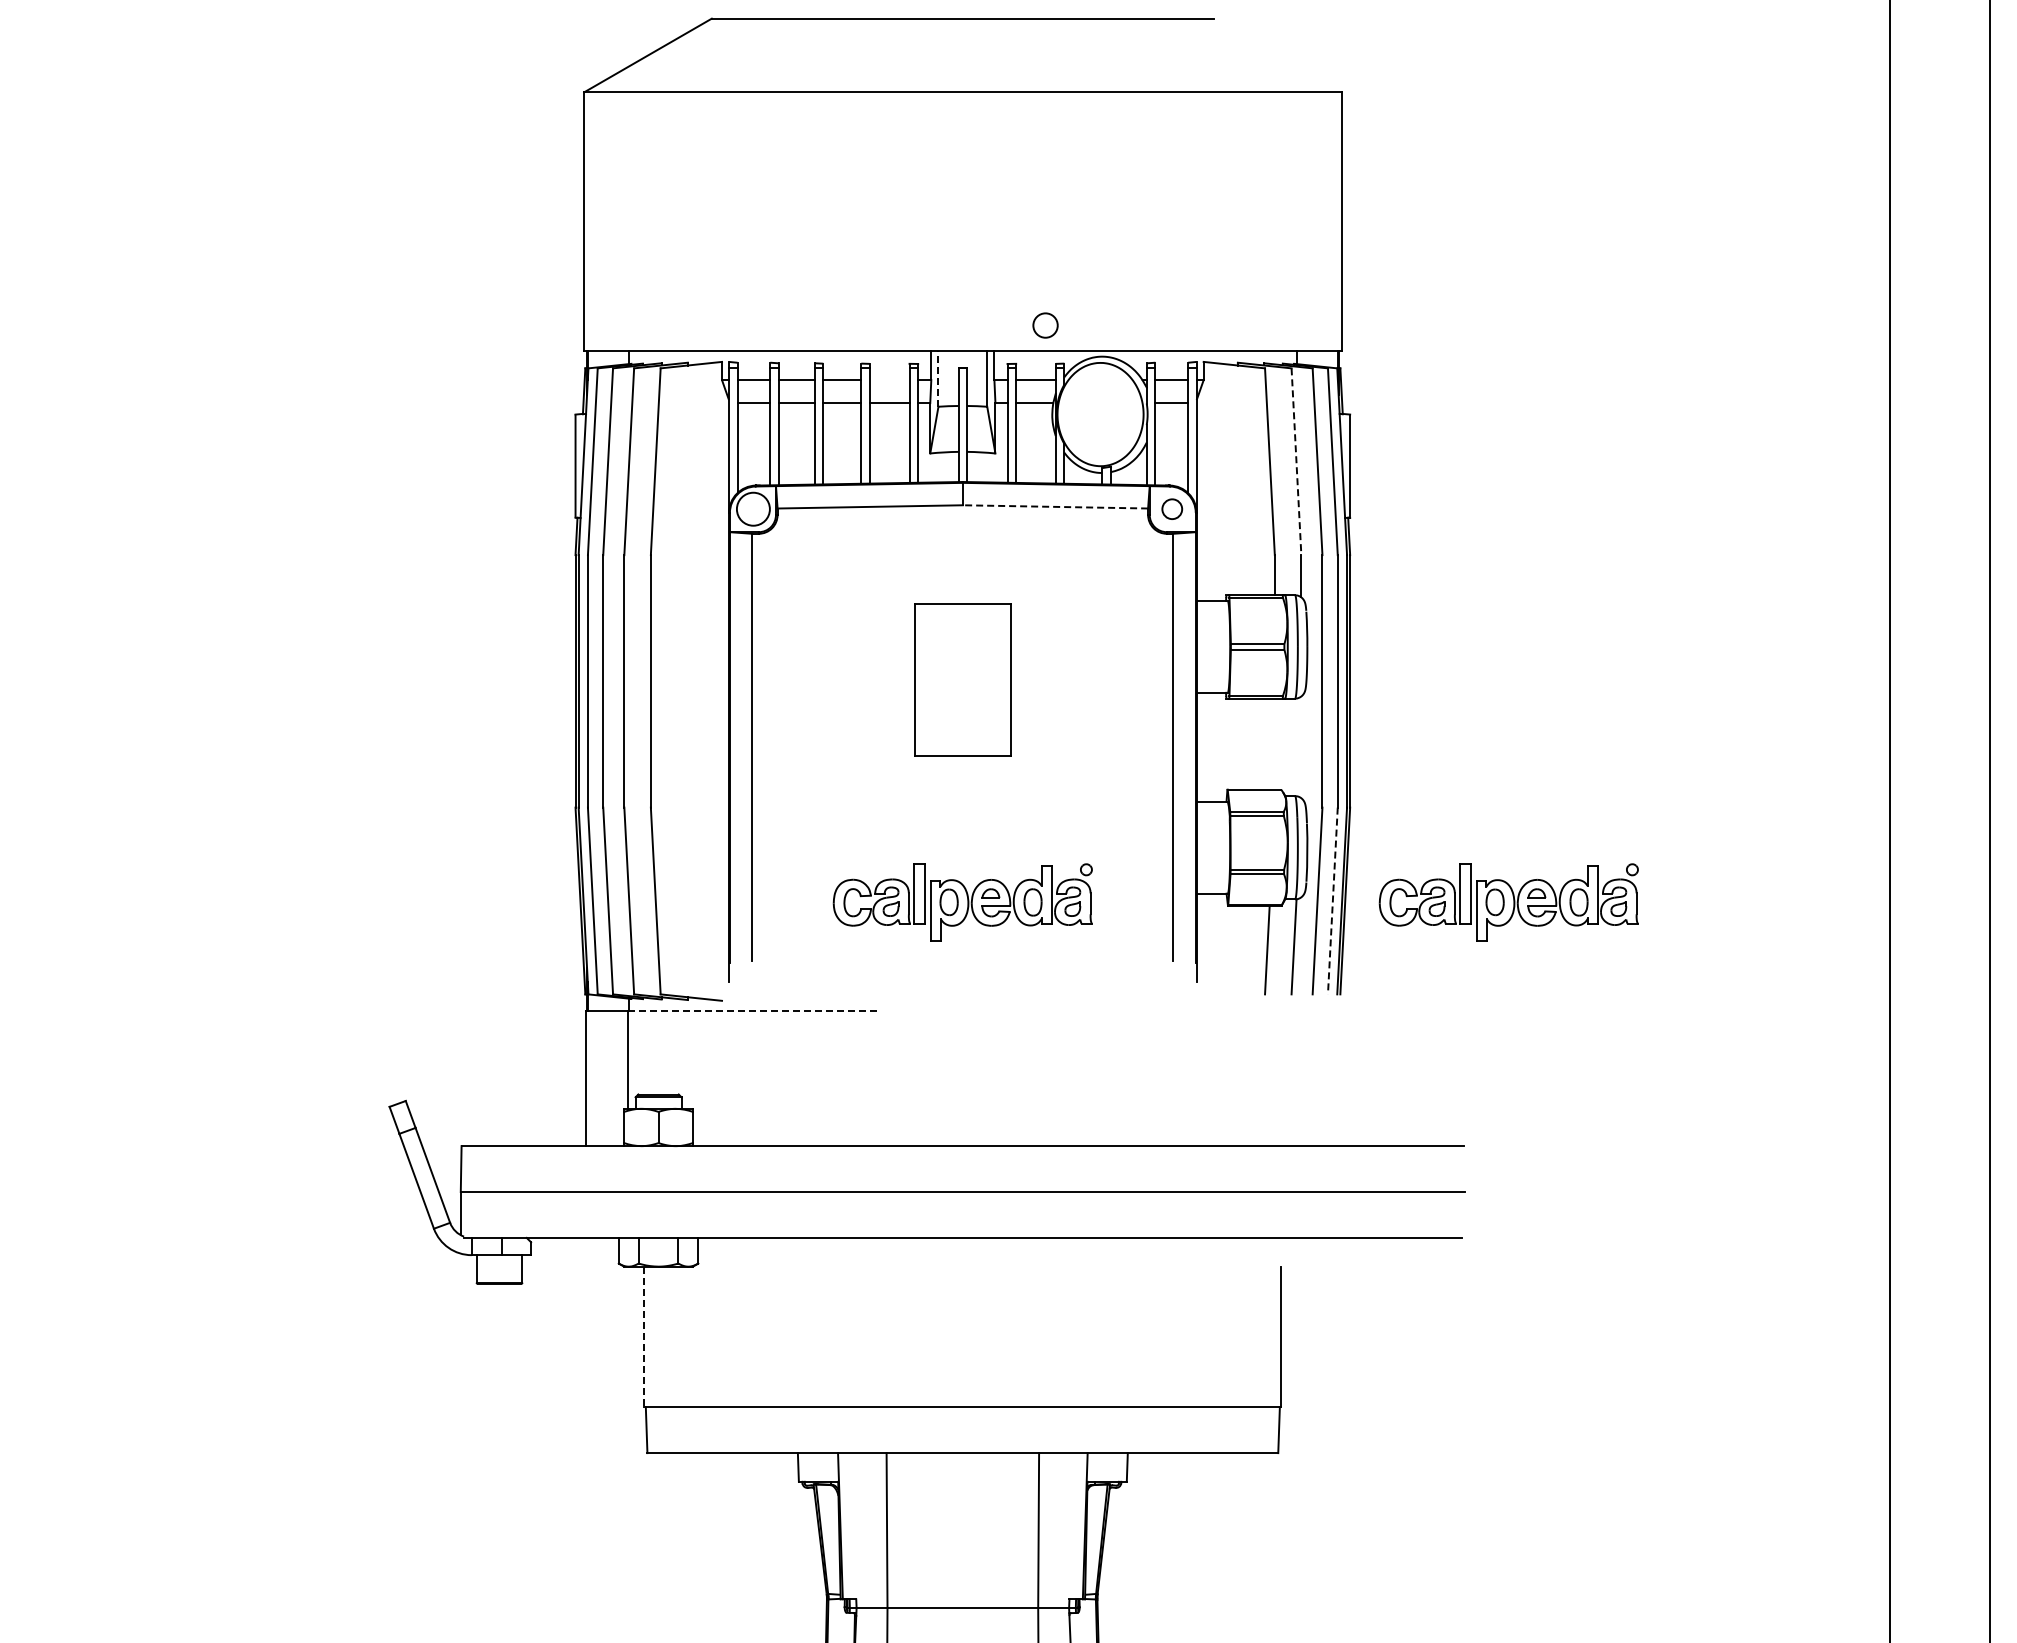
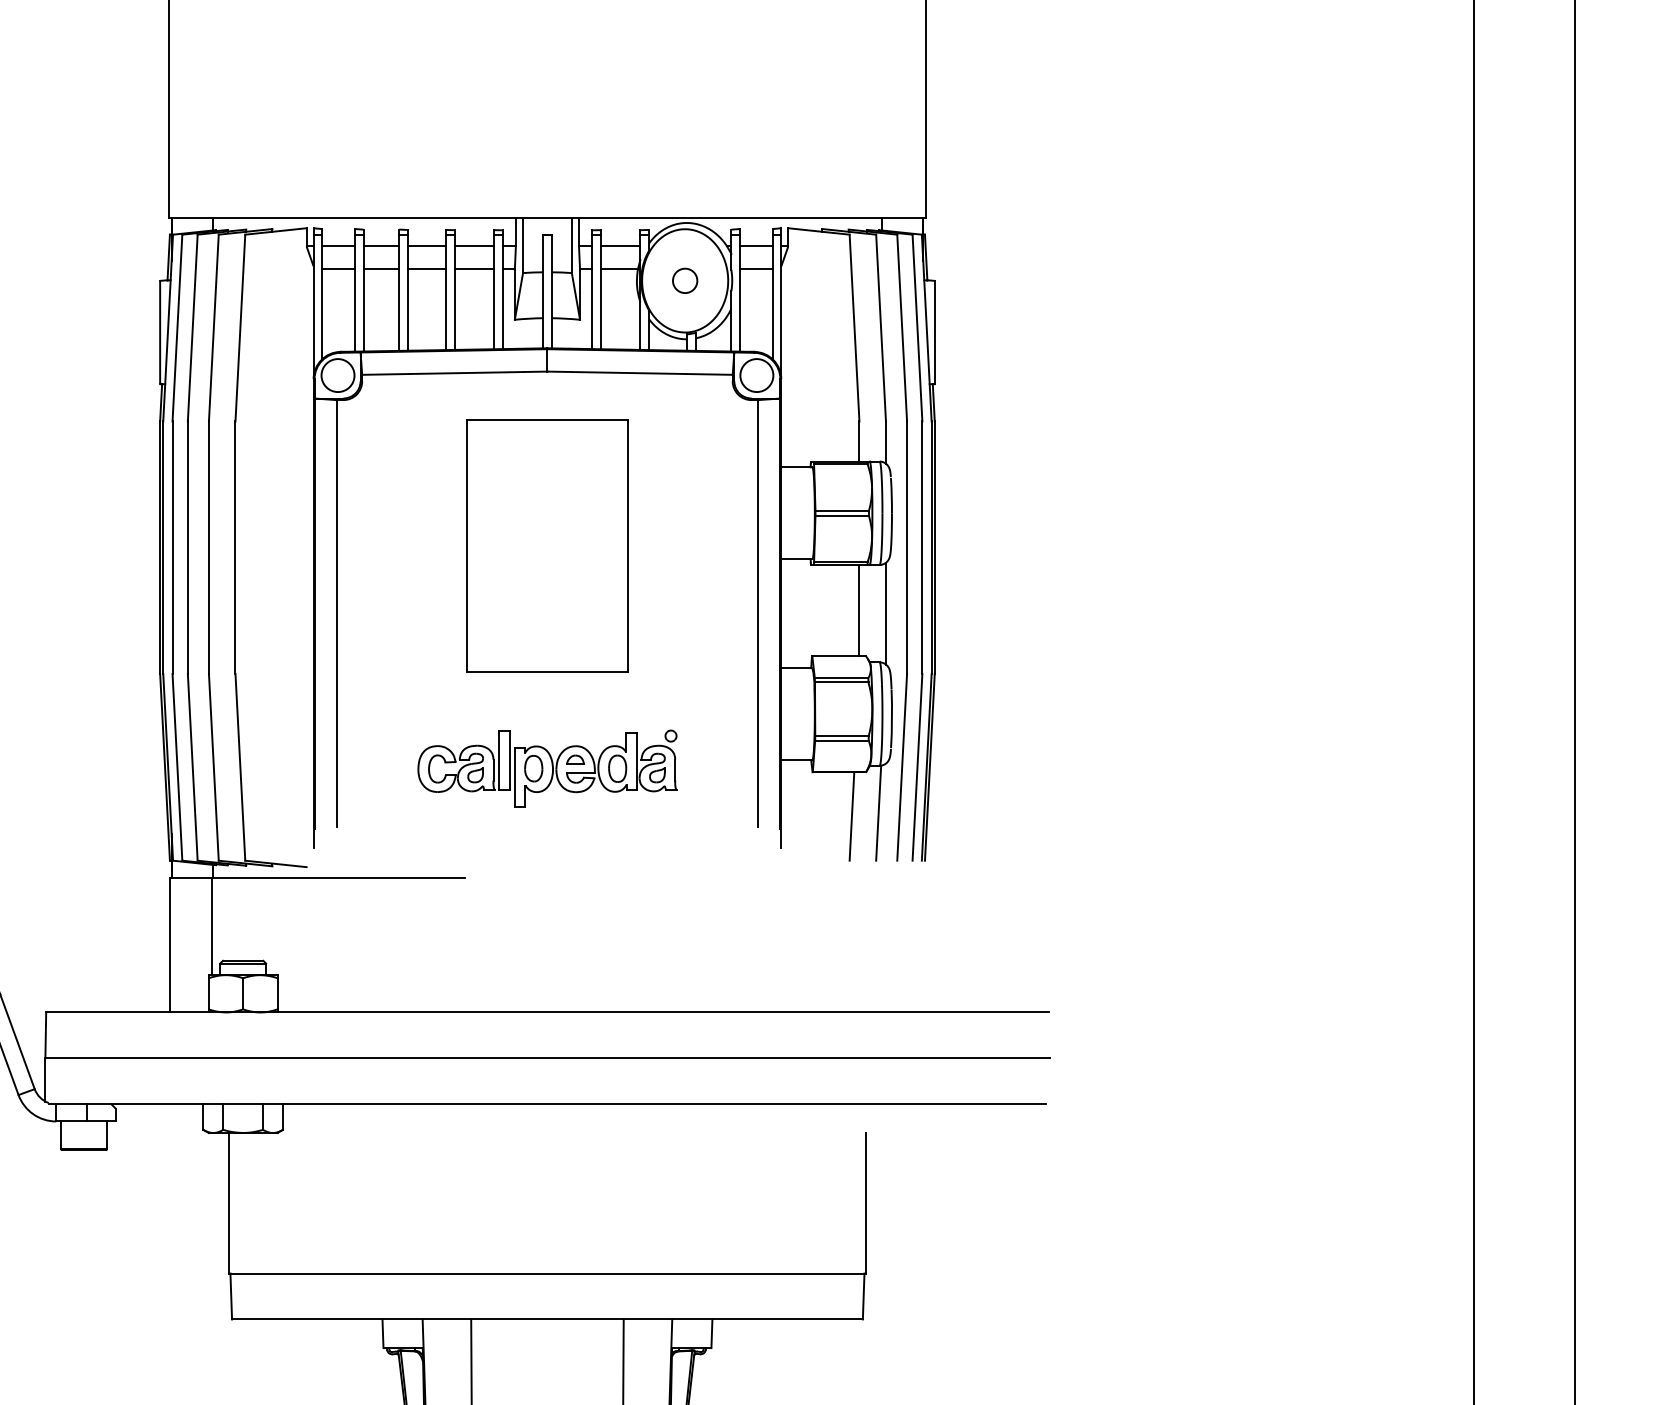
circle: (1045, 325) -> (685, 280), moved
line: (938, 379) -> (523, 245), dashed -> solid
line: (889, 380) -> (474, 246), added
line: (1296, 461) -> (881, 327), dashed -> solid
line: (1055, 506) -> (640, 372), dashed -> solid
circle: (1171, 508) -> (756, 374), size x1.67
part: (962, 679) -> (547, 545), size x1.67
line: (1274, 743) -> (859, 609), added
line: (1301, 747) -> (886, 613), added
line: (1332, 901) -> (917, 767), dashed -> solid
part: (1508, 902) -> (1093, 768), removed
line: (754, 1011) -> (339, 877), dashed -> solid
line: (644, 1337) -> (229, 1203), dashed -> solid

